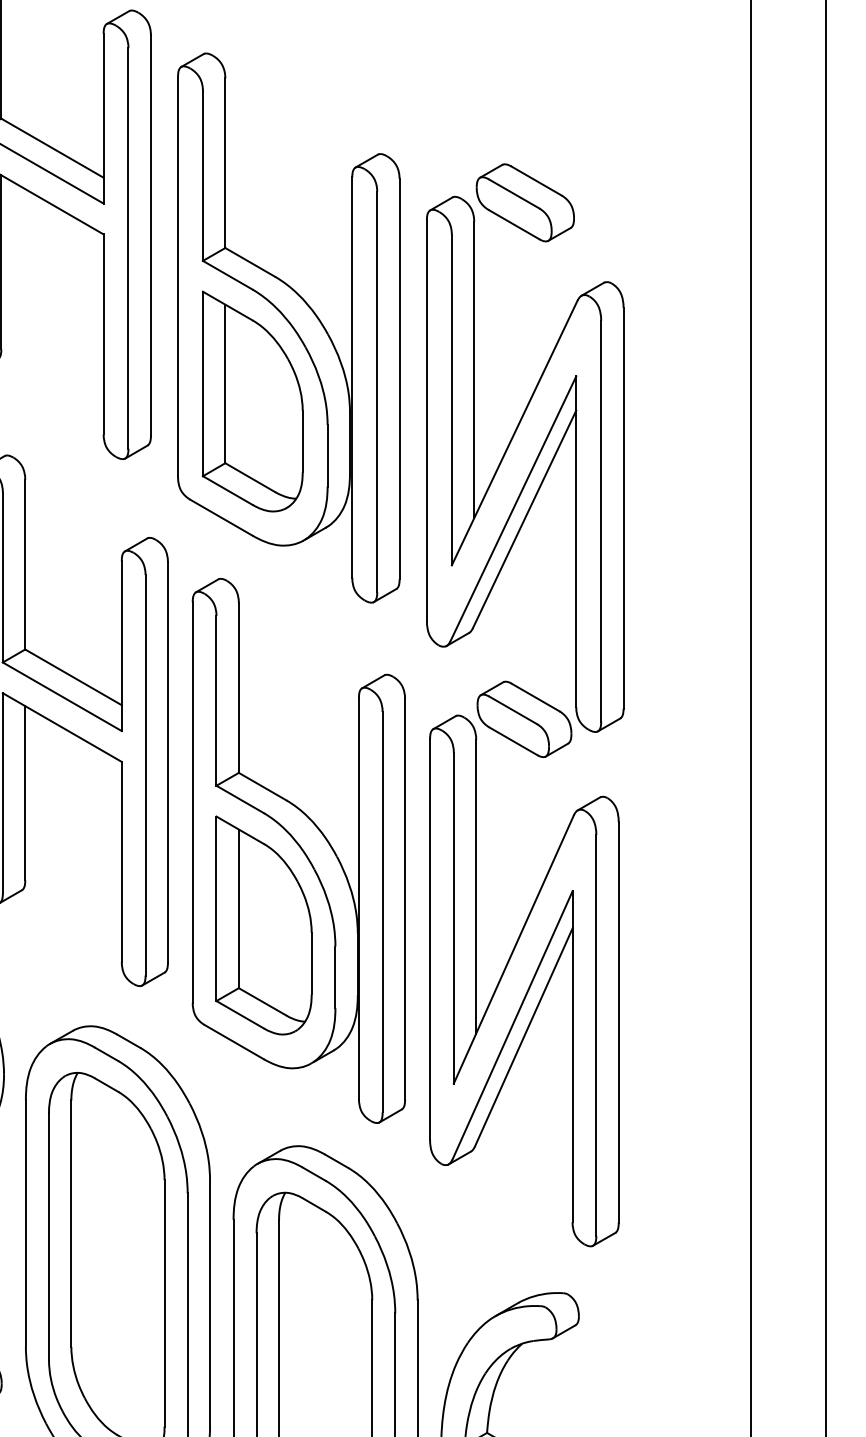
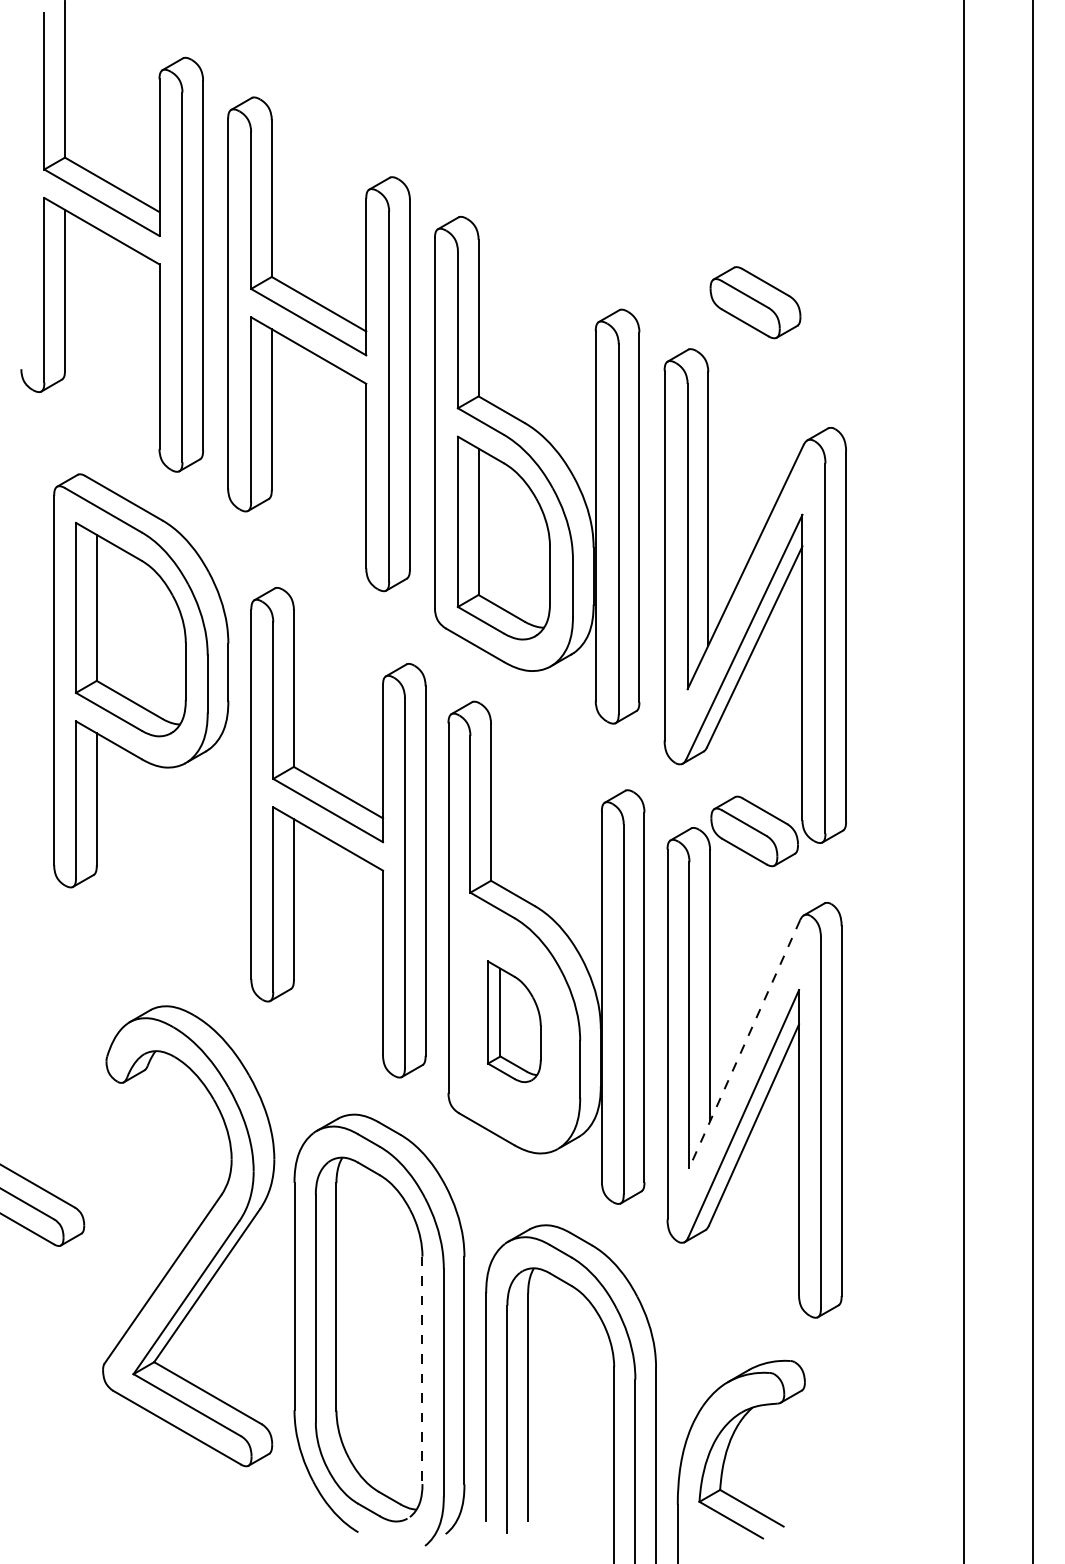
part: (525, 202) -> (755, 302), moved
part: (264, 925) -> (514, 1021), size x0.6
line: (513, 950) -> (744, 1044), solid -> dashed
line: (164, 1303) -> (422, 1370), solid -> dashed

